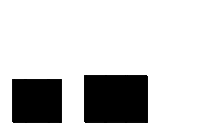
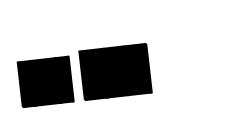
part: (115, 98) -> (115, 71), moved

